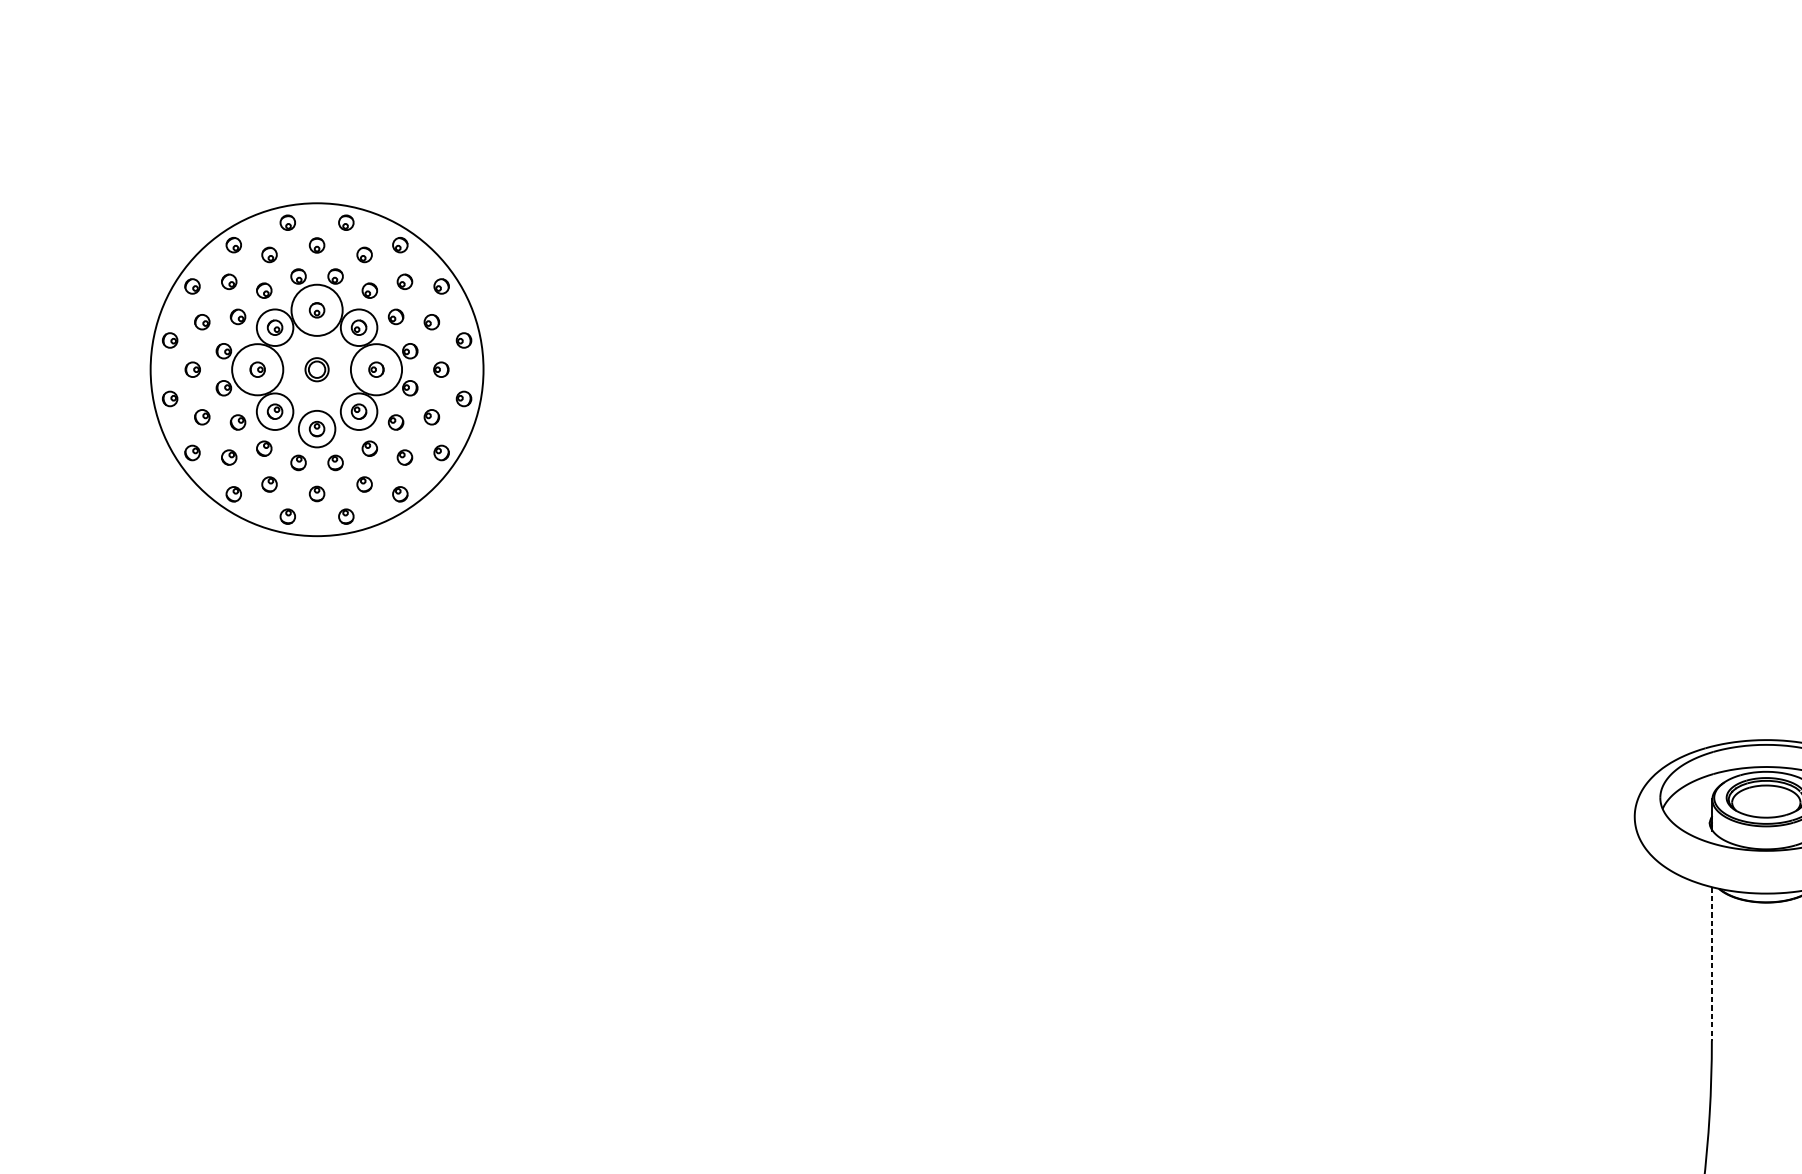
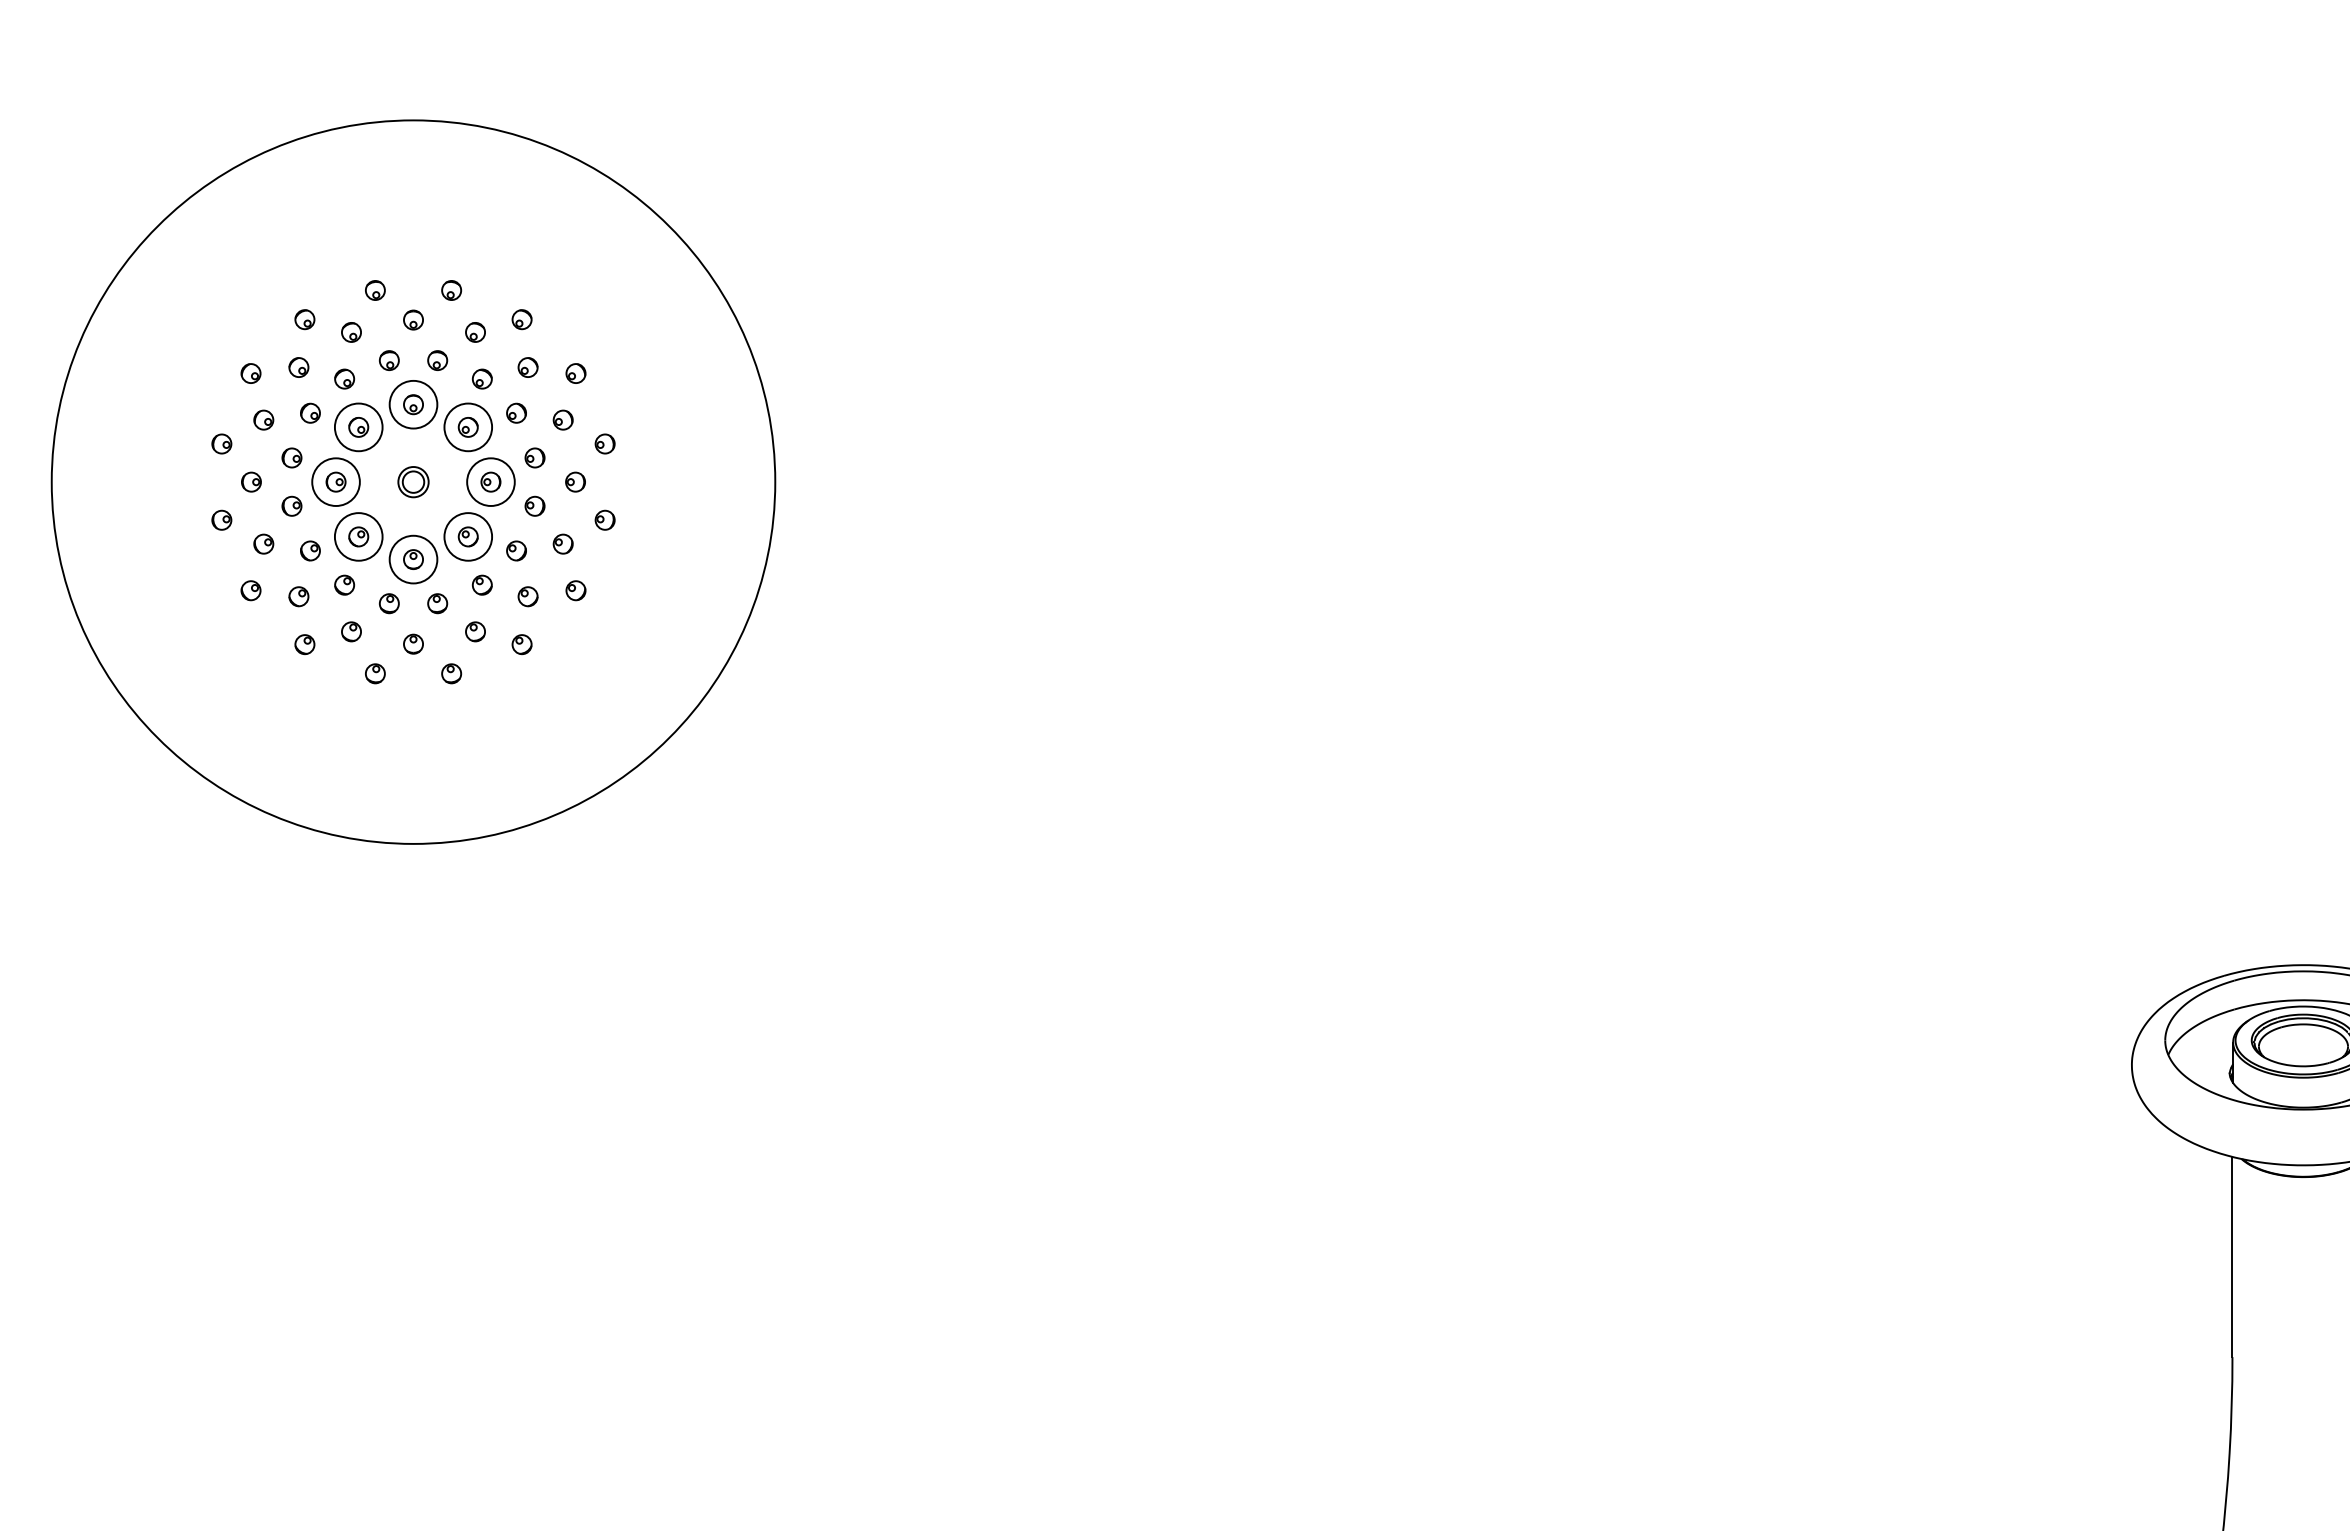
circle: (317, 310) -> (413, 404), size x0.71
circle: (257, 369) -> (335, 481), size x0.71
circle: (317, 369) -> (413, 481), size x1.67
circle: (376, 369) -> (490, 481), size x0.71
line: (1711, 964) -> (2232, 1257), dashed -> solid

